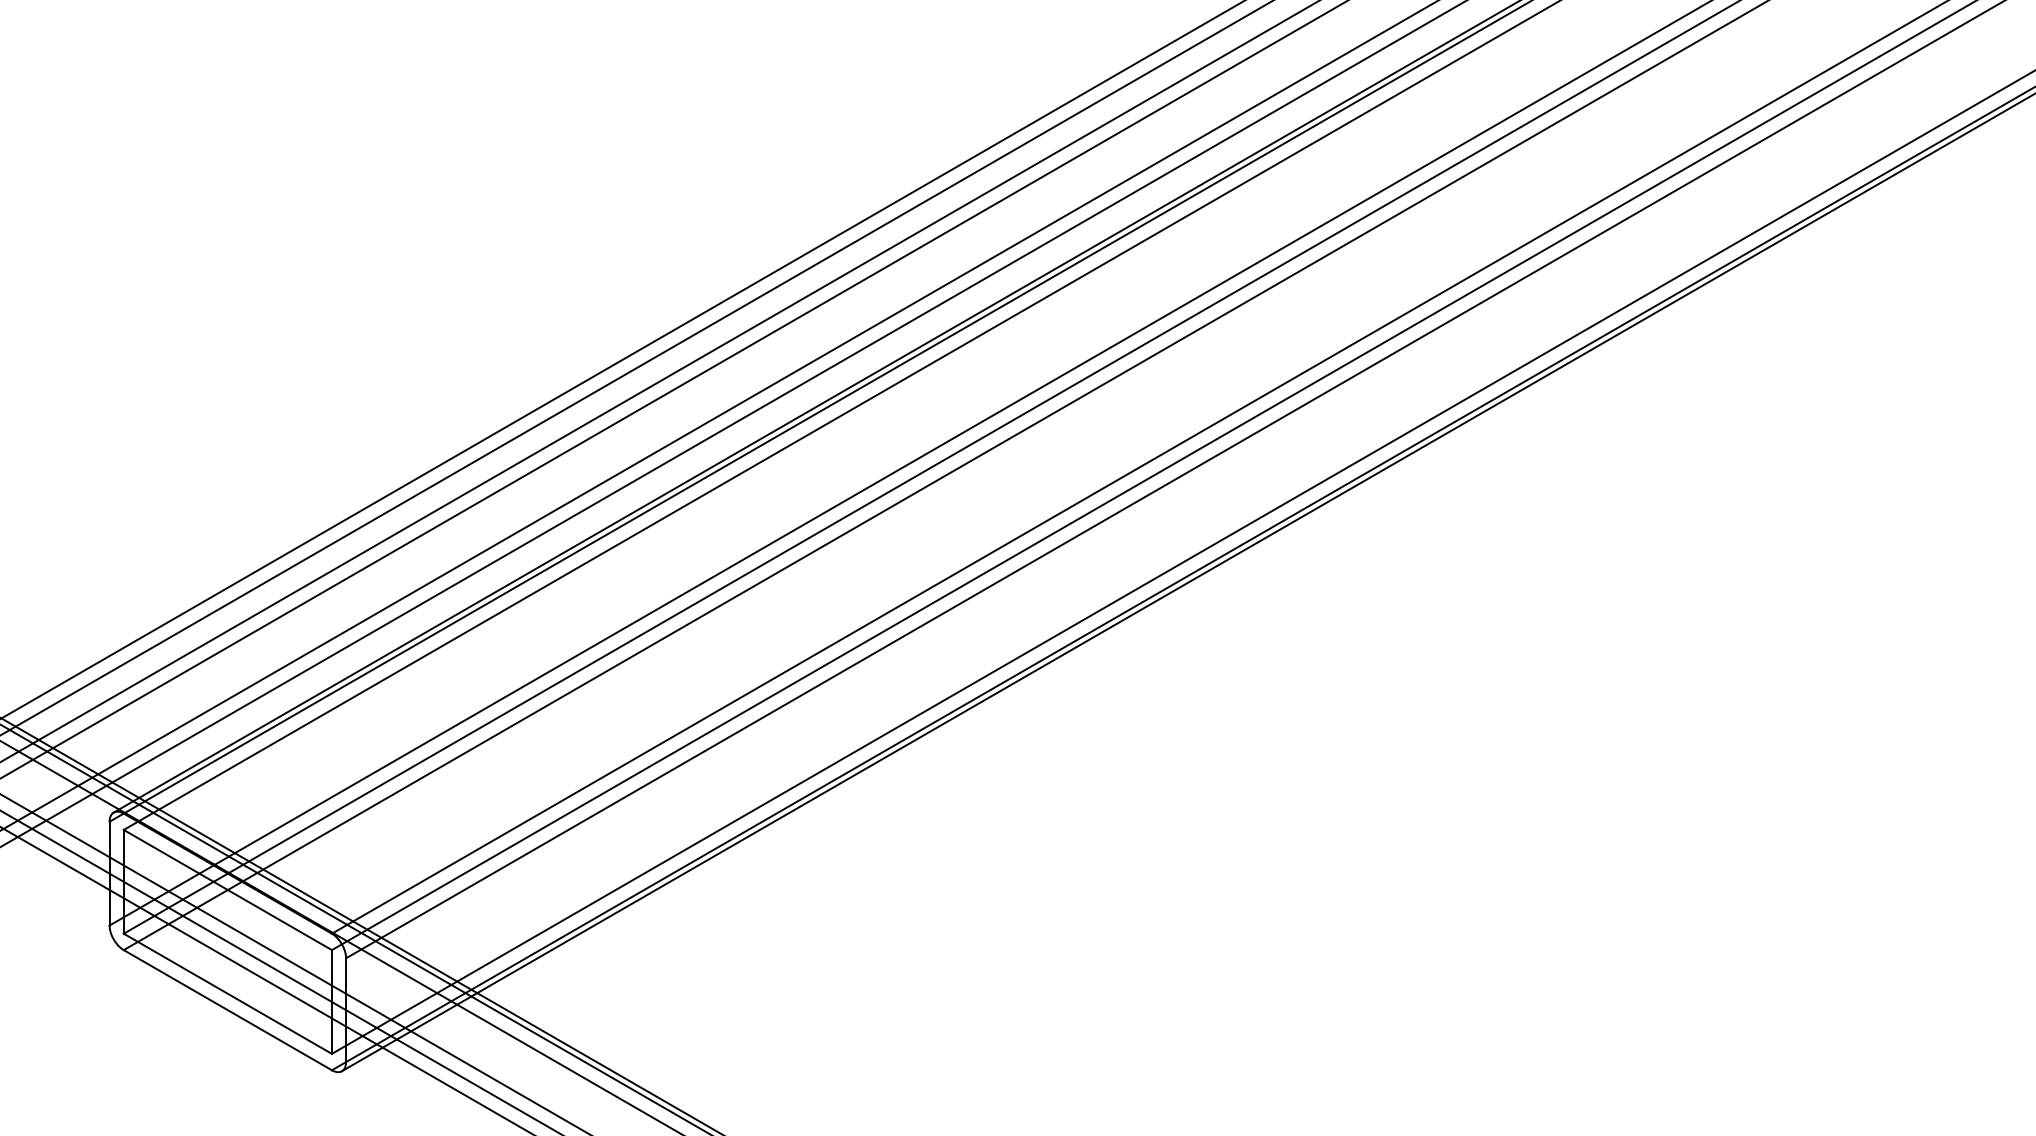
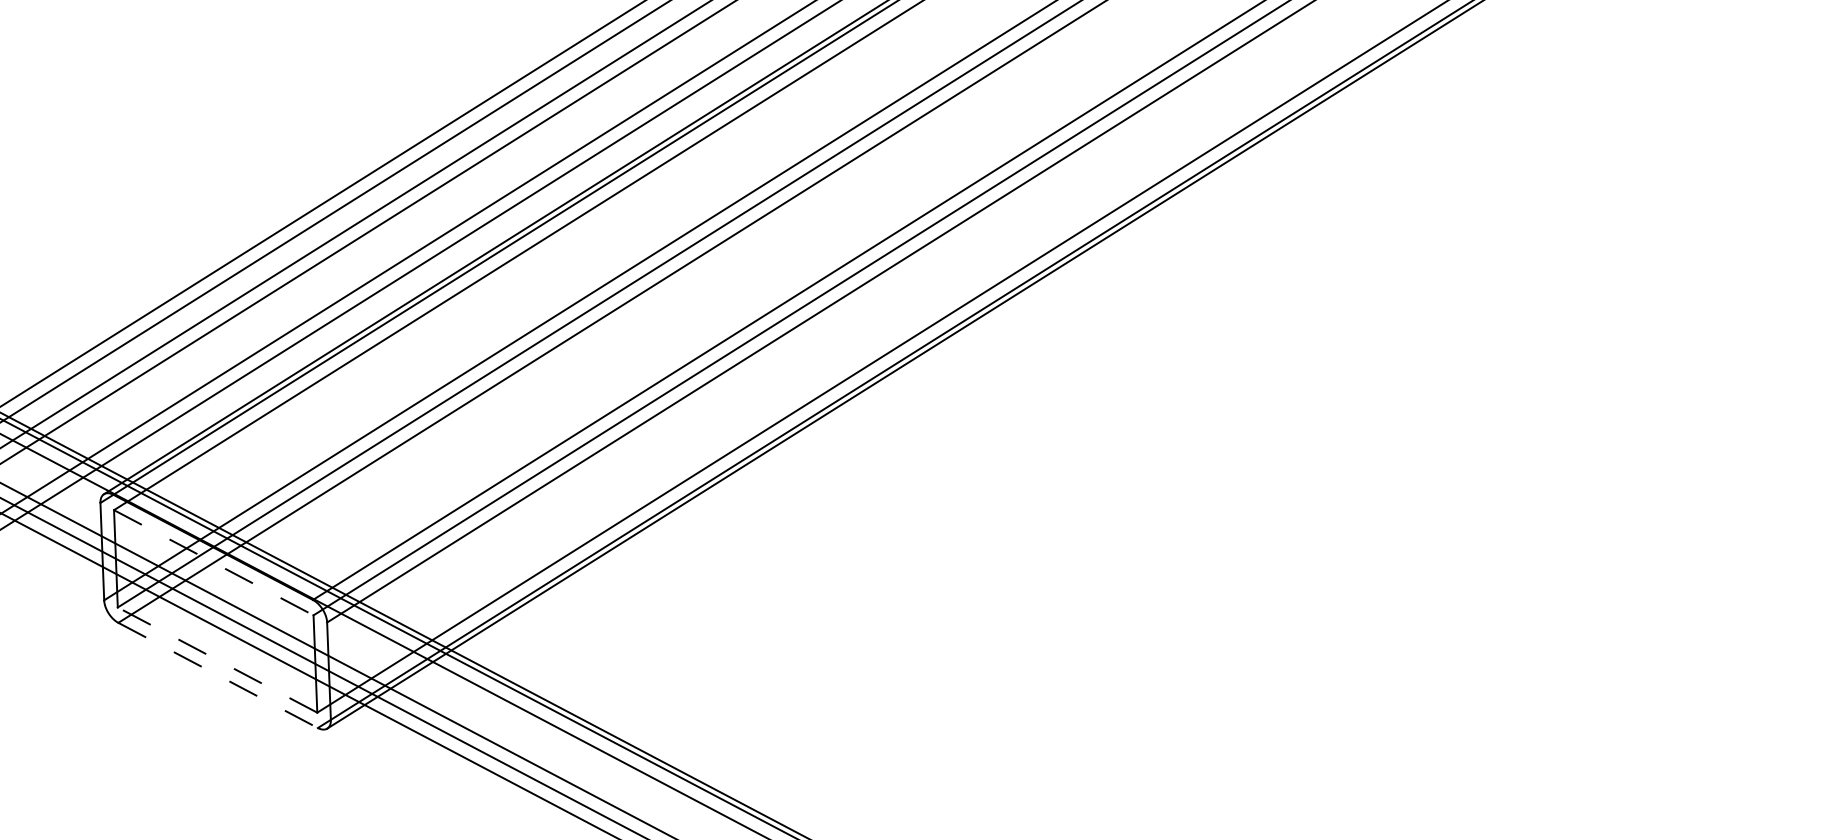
line: (228, 890) -> (214, 563), solid -> dashed
line: (227, 993) -> (217, 659), solid -> dashed
line: (228, 1010) -> (218, 675), solid -> dashed

